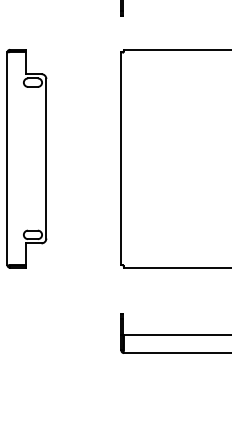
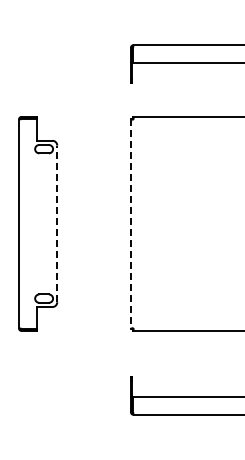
line: (46, 158) -> (57, 223), solid -> dashed
line: (120, 158) -> (130, 223), solid -> dashed

